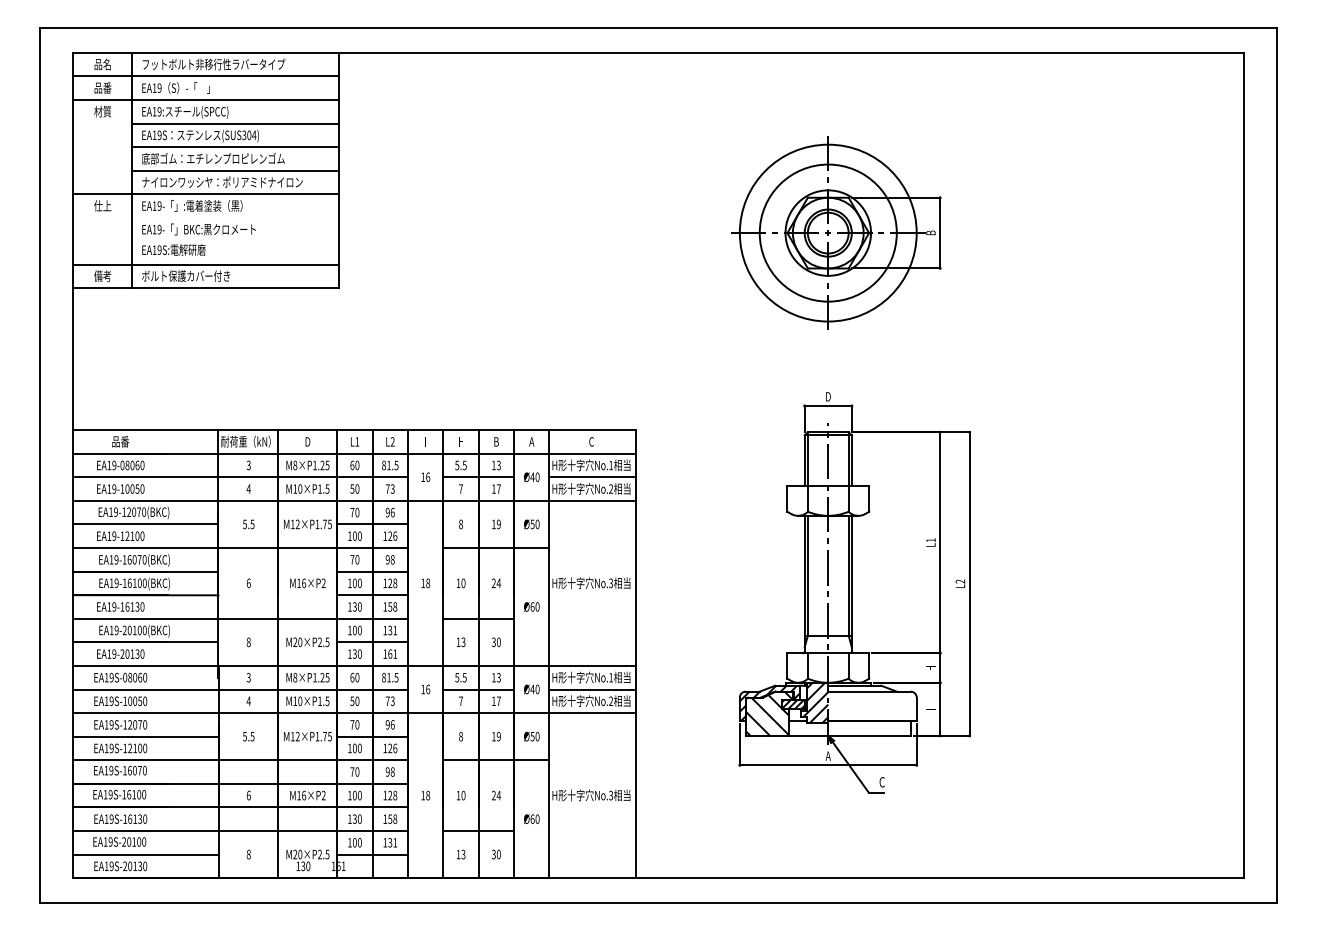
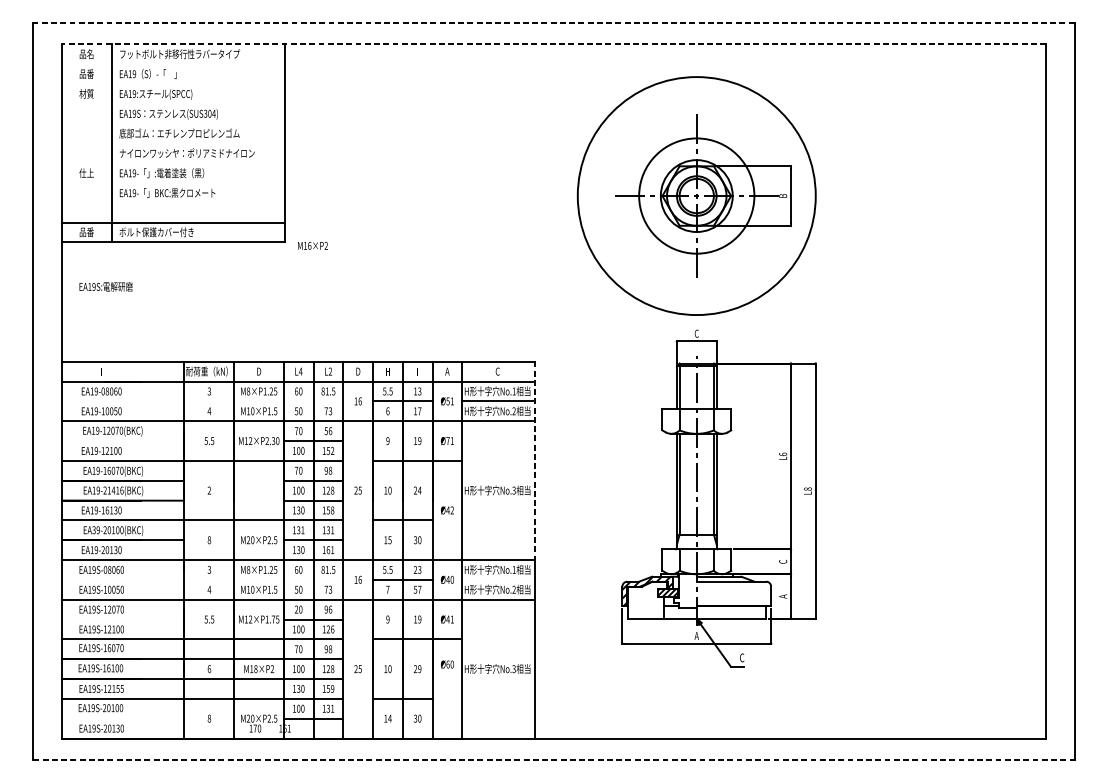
line: (658, 27) -> (554, 23), solid -> dashed
line: (657, 52) -> (553, 44), solid -> dashed
line: (205, 76) -> (173, 64), removed
line: (205, 100) -> (173, 84), removed
line: (235, 123) -> (198, 103), removed
line: (235, 147) -> (198, 124), removed
line: (235, 170) -> (198, 143), removed
line: (205, 194) -> (173, 163), removed
circle: (827, 232) -> (696, 195), size x1.6
text: (173, 249) -> (105, 286), moved
text: (102, 276) -> (86, 232), 備考 -> 品番
text: (828, 396) -> (696, 333), D -> C
text: (120, 441) -> (101, 371), 品番 -> I
text: (357, 441) -> (300, 371), L1 -> L4
text: (425, 441) -> (358, 371), I -> D
text: (496, 441) -> (417, 371), B -> I
line: (240, 477) -> (202, 401), removed
text: (534, 477) -> (449, 401), Ø40 -> Ø51
text: (461, 488) -> (388, 410), 7 -> 6
text: (387, 512) -> (326, 431), 96 -> 56
line: (145, 524) -> (122, 441), removed
text: (323, 524) -> (272, 441), M12×P1.75 -> M12×P2.30
text: (461, 524) -> (388, 441), 8 -> 9
text: (534, 524) -> (449, 441), Ø50 -> Ø71
text: (392, 535) -> (330, 450), 126 -> 152
text: (930, 540) -> (782, 454), L1 -> L6
line: (636, 547) -> (535, 460), solid -> dashed
text: (960, 581) -> (807, 489), L2 -> L8
text: (134, 582) -> (113, 489), EA19-16100(BKC) -> EA19-21416(BKC)
text: (425, 582) -> (358, 489), 18 -> 25
text: (248, 583) -> (209, 490), 6 -> 2
text: (307, 583) -> (312, 246), moved
text: (534, 606) -> (449, 510), Ø60 -> Ø42
text: (111, 630) -> (93, 530), EA19-20100(BKC) -> EA39-20100(BKC)
text: (356, 630) -> (300, 530), 100 -> 131
text: (463, 641) -> (390, 539), 13 -> 15
text: (930, 667) -> (782, 561), H -> C
text: (493, 677) -> (415, 569), 13 -> 23
line: (240, 689) -> (202, 579), removed
line: (591, 689) -> (497, 579), removed
text: (493, 701) -> (415, 589), 17 -> 57
hatch: (815, 702) -> (686, 590), removed
text: (930, 708) -> (782, 595), I -> A
hatch: (768, 713) -> (646, 600), removed
text: (352, 724) -> (296, 609), 70 -> 20
line: (145, 736) -> (122, 619), removed
text: (461, 736) -> (388, 619), 8 -> 9
text: (534, 736) -> (449, 619), Ø50 -> Ø41
text: (304, 795) -> (256, 669), M16×P2 -> M18×P2
text: (425, 795) -> (358, 669), 18 -> 25
text: (498, 795) -> (419, 669), 24 -> 29
text: (137, 818) -> (115, 688), EA19S-16130 -> EA19S-12155
text: (395, 818) -> (332, 688), 158 -> 159
text: (531, 818) -> (447, 663), moved
line: (145, 854) -> (122, 718), removed
text: (463, 854) -> (390, 718), 13 -> 14
text: (303, 866) -> (255, 728), 130 -> 170
line: (658, 903) -> (554, 759), solid -> dashed

